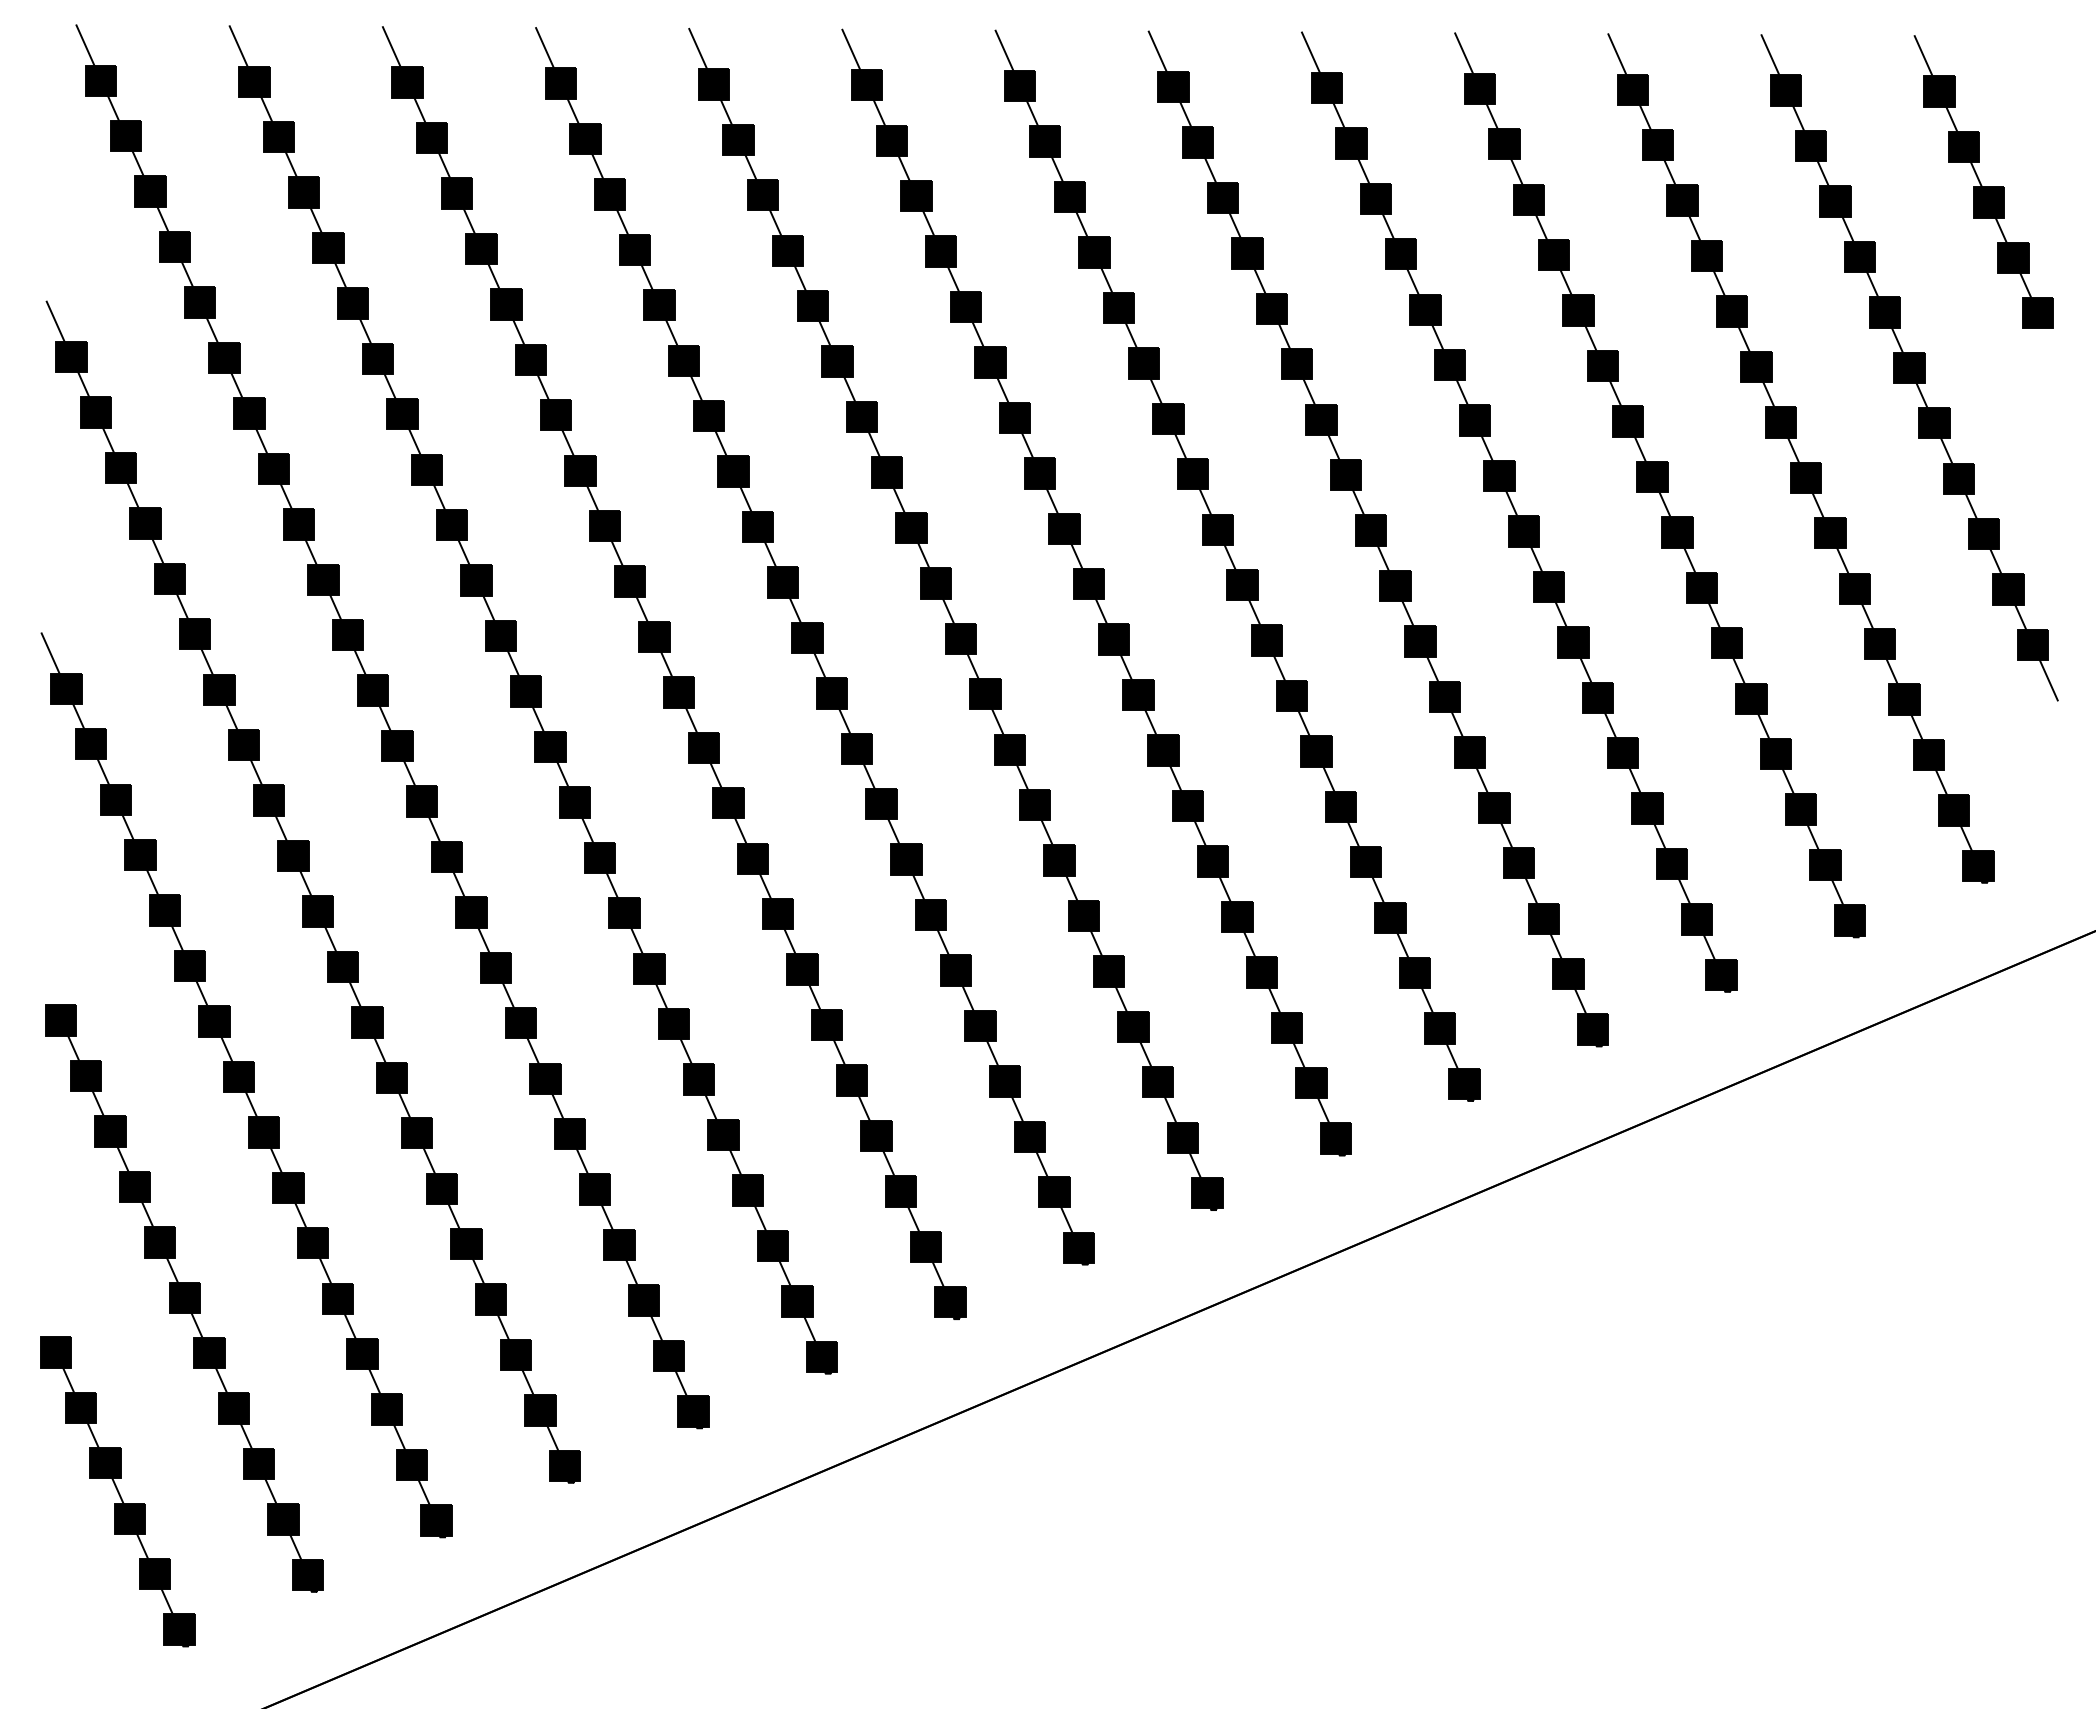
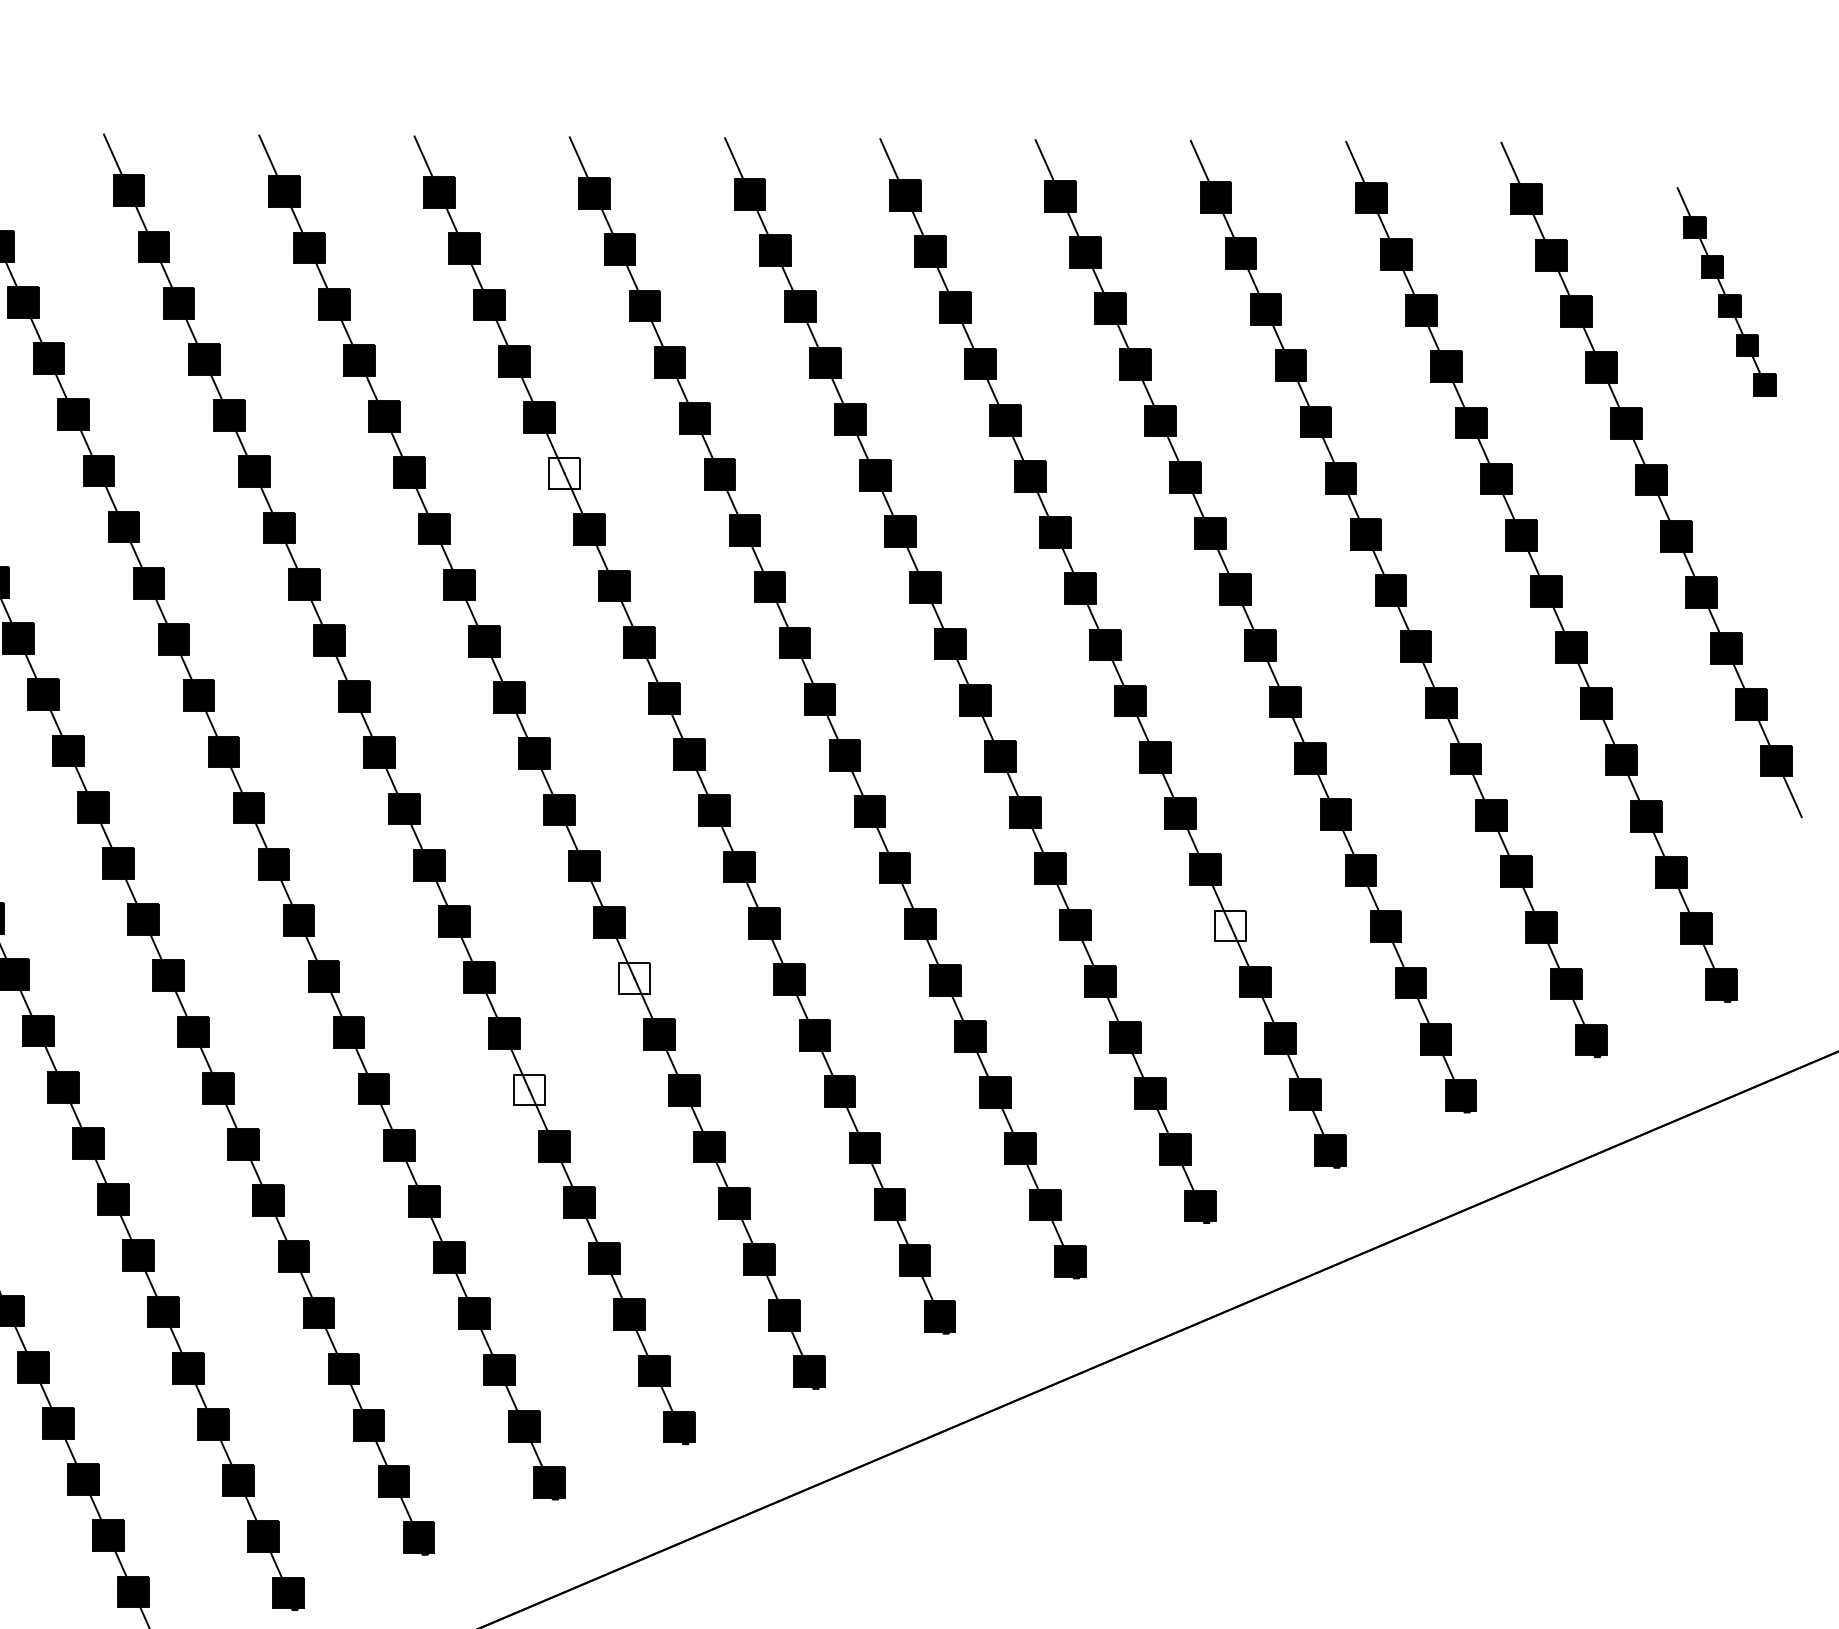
part: (1983, 181) -> (1726, 291), size x0.7
fill: (837, 361) -> (564, 473), removed
fill: (1494, 807) -> (1230, 925), removed
fill: (906, 859) -> (634, 978), removed
fill: (802, 969) -> (529, 1089), removed

